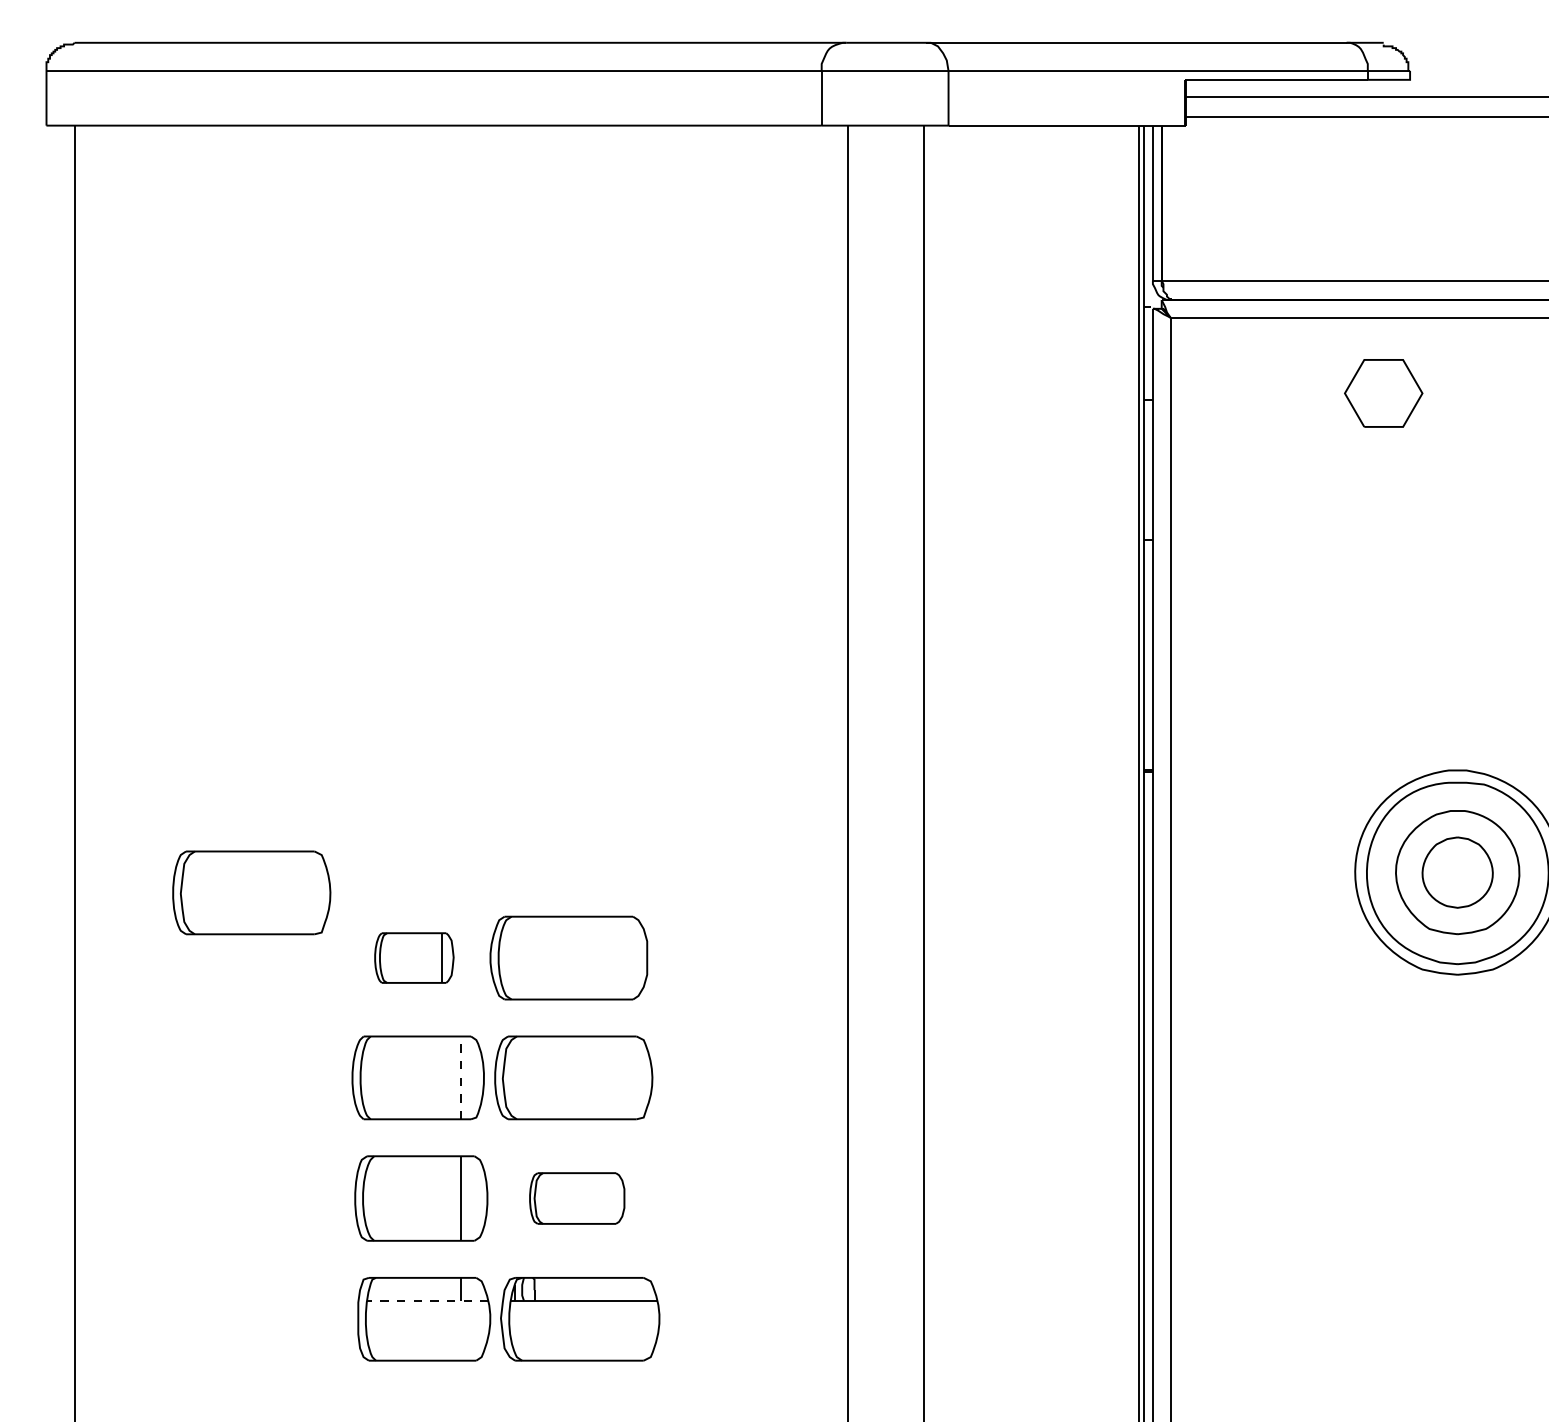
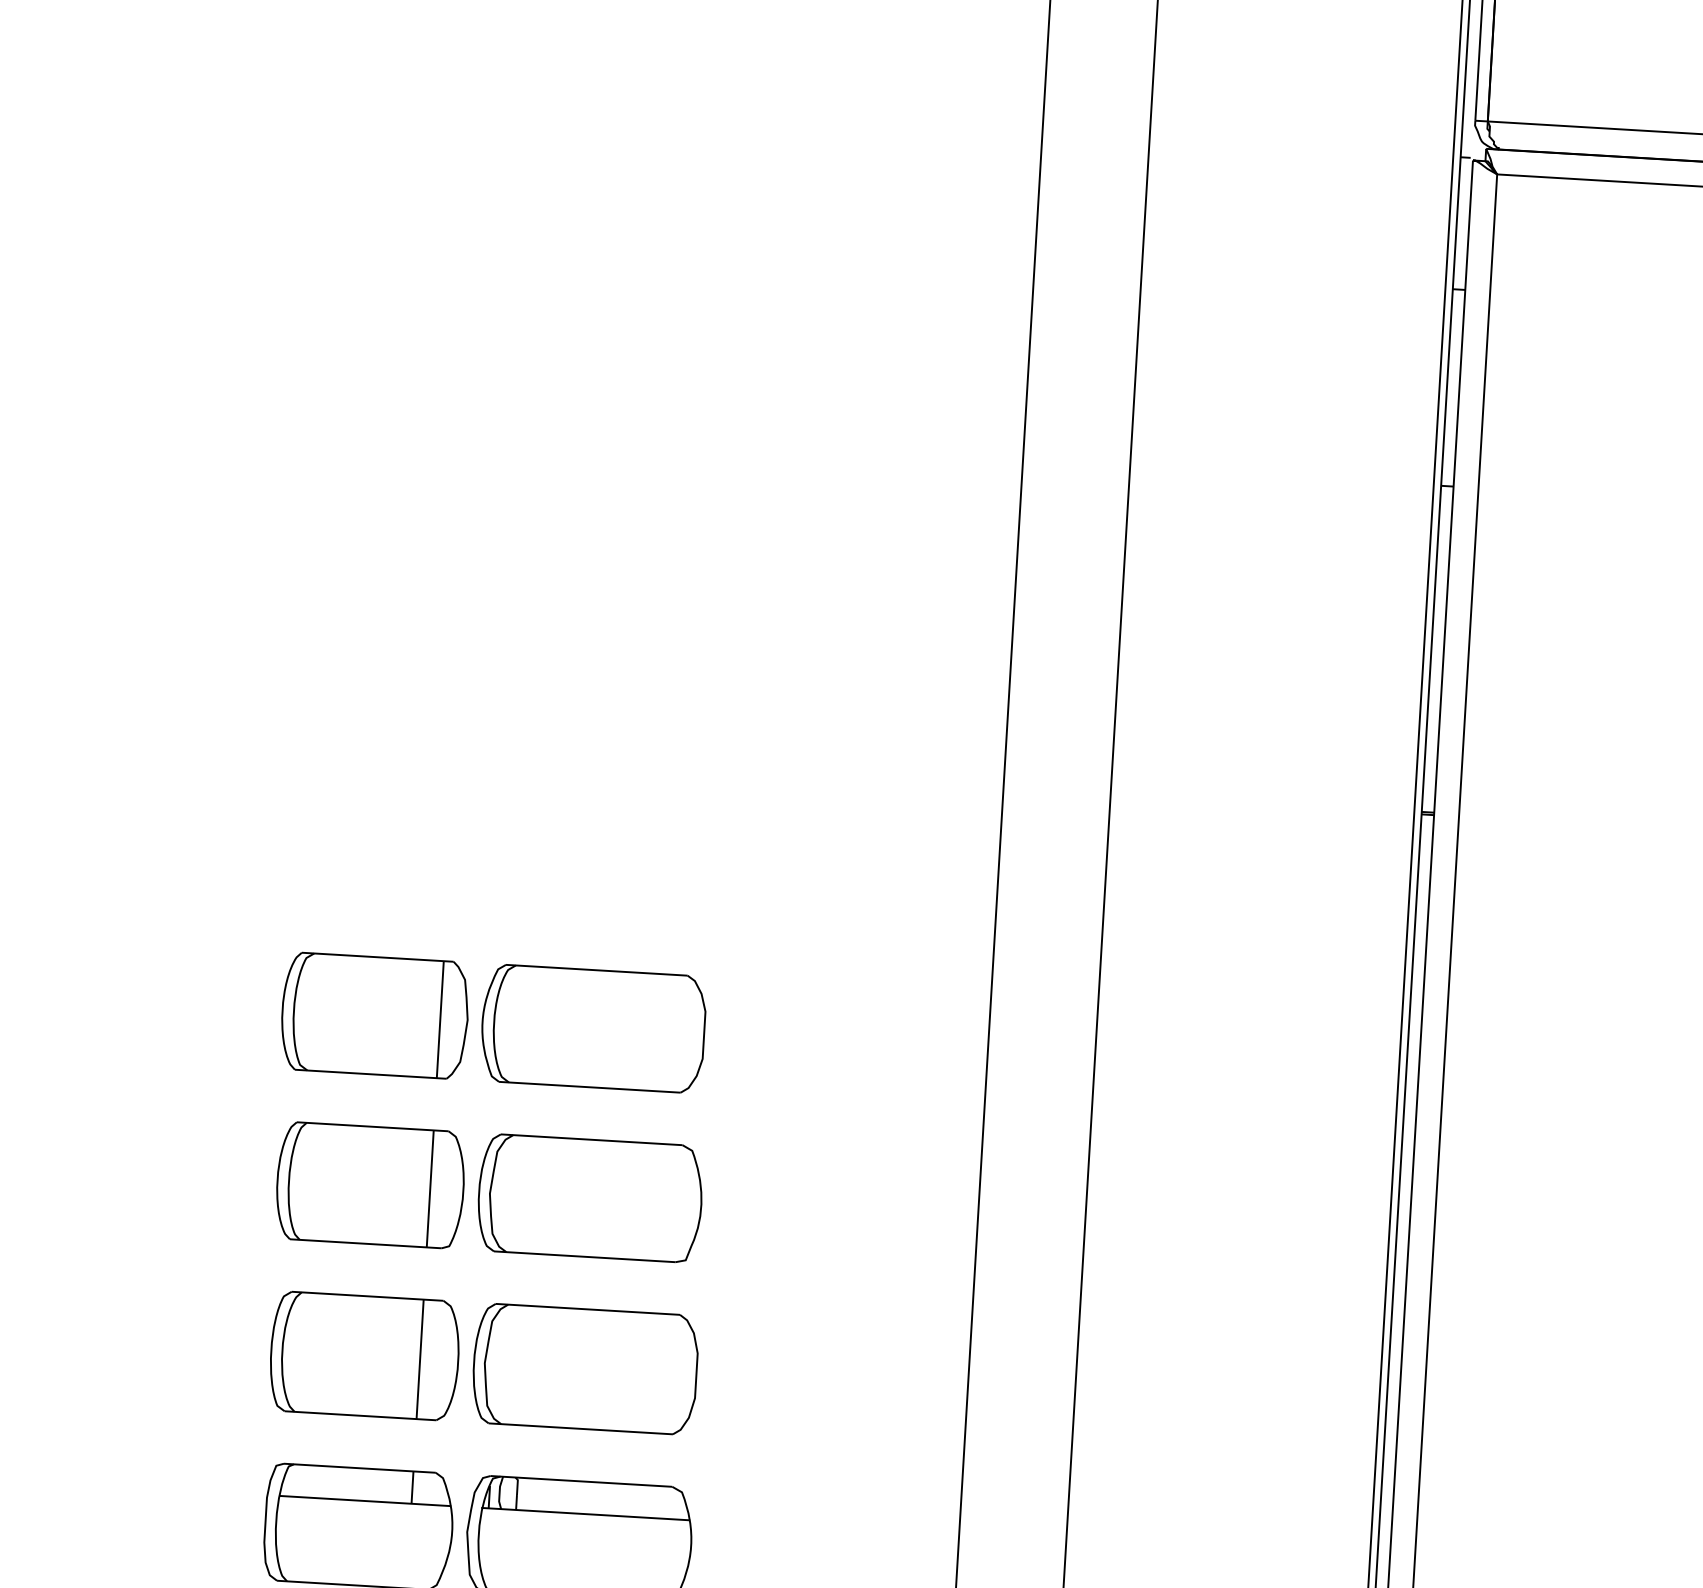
part: (251, 892) -> (150, 909), removed
part: (414, 957) -> (375, 1014), size x1.67
line: (460, 1077) -> (430, 1188), dashed -> solid
part: (576, 1198) -> (583, 1369), size x1.67
line: (427, 1300) -> (364, 1500), dashed -> solid

